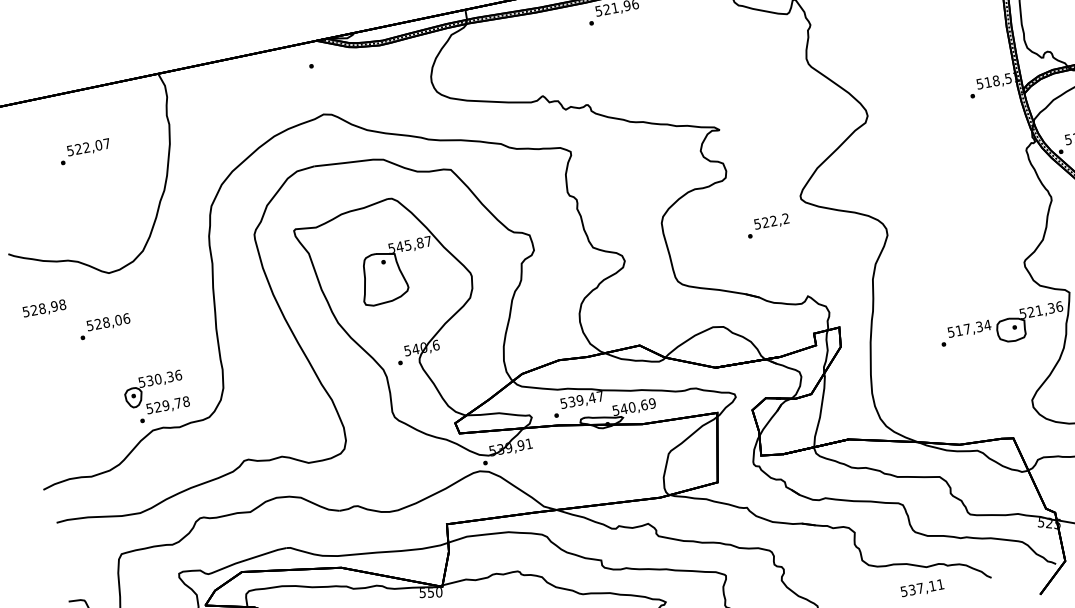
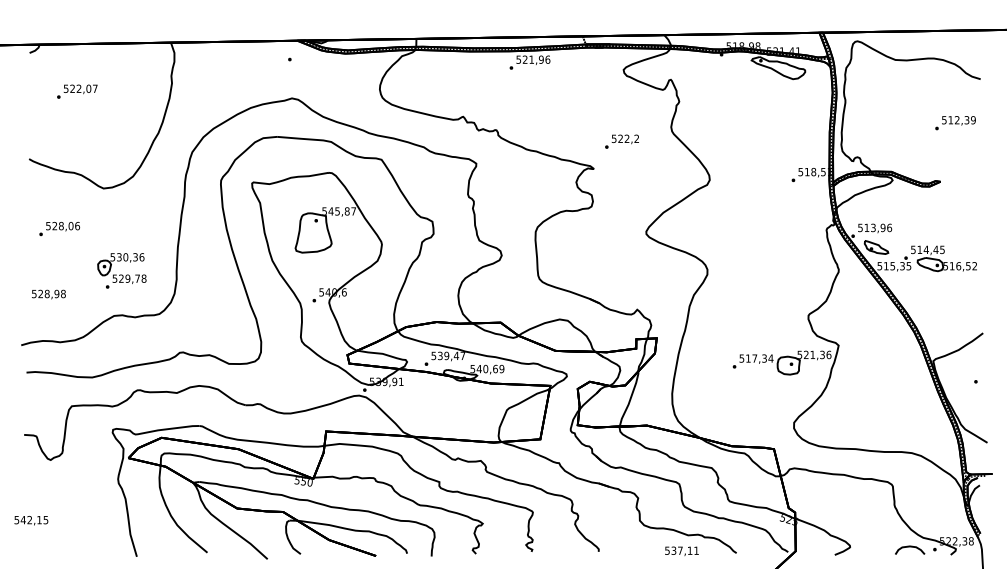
text: (85, 151) -> (77, 91), moved
text: (767, 225) -> (621, 141), moved
text: (44, 309) -> (48, 294), moved
text: (104, 327) -> (59, 229), moved
part: (155, 396) -> (121, 270), moved

